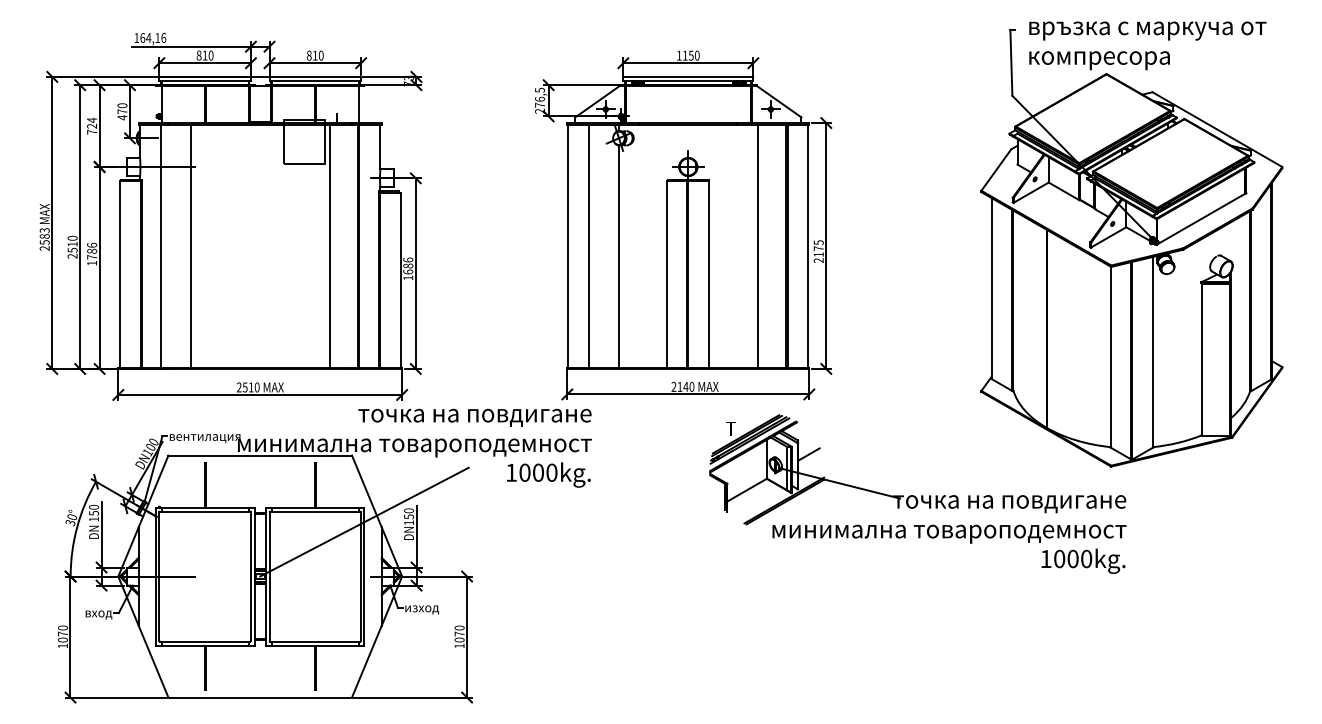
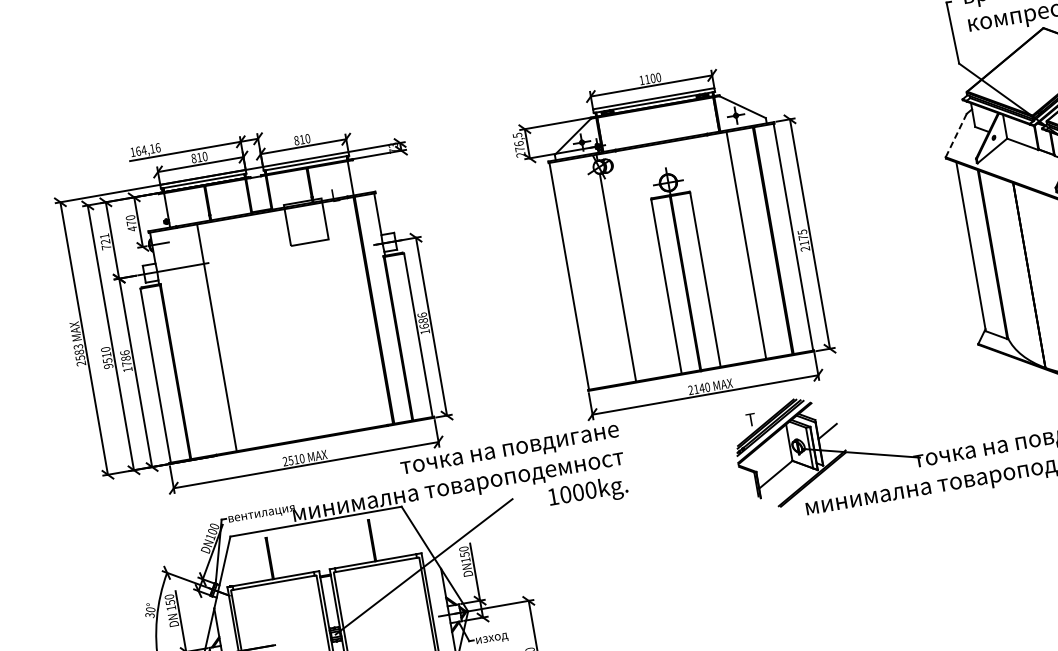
text: (690, 55) -> (652, 78), 1150 -> 1100
text: (91, 119) -> (103, 235), 724 -> 721
line: (996, 169) -> (956, 134), solid -> dashed
line: (161, 245) -> (189, 341), removed
line: (329, 245) -> (346, 314), removed
line: (589, 245) -> (589, 272), removed
text: (72, 255) -> (108, 365), 2510 -> 9510

